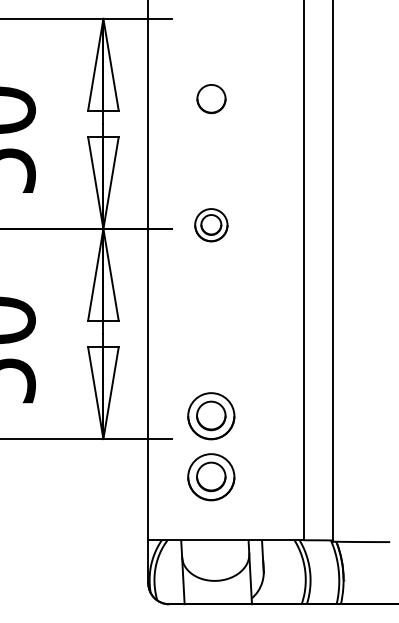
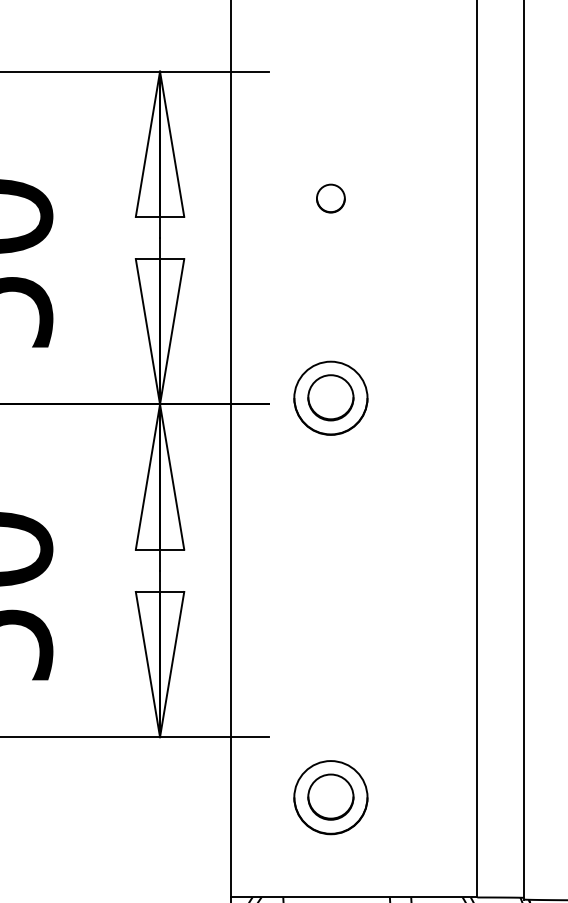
part: (210, 98) -> (329, 197), size x0.62
part: (211, 225) -> (331, 398), size x1.43
part: (211, 416) -> (331, 701), removed

